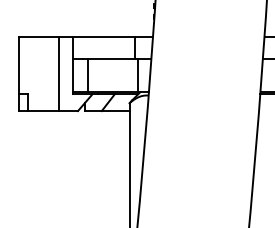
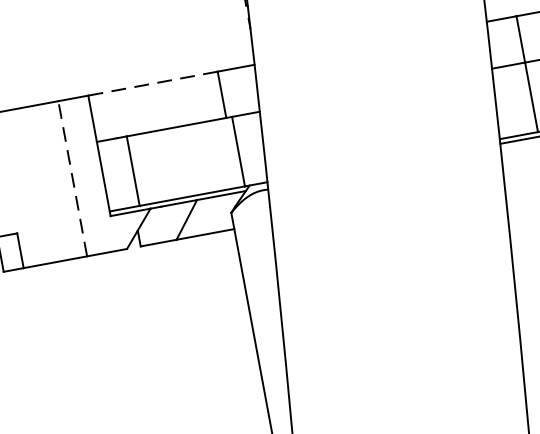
line: (103, 36) -> (151, 83), solid -> dashed
line: (58, 73) -> (71, 178), solid -> dashed

